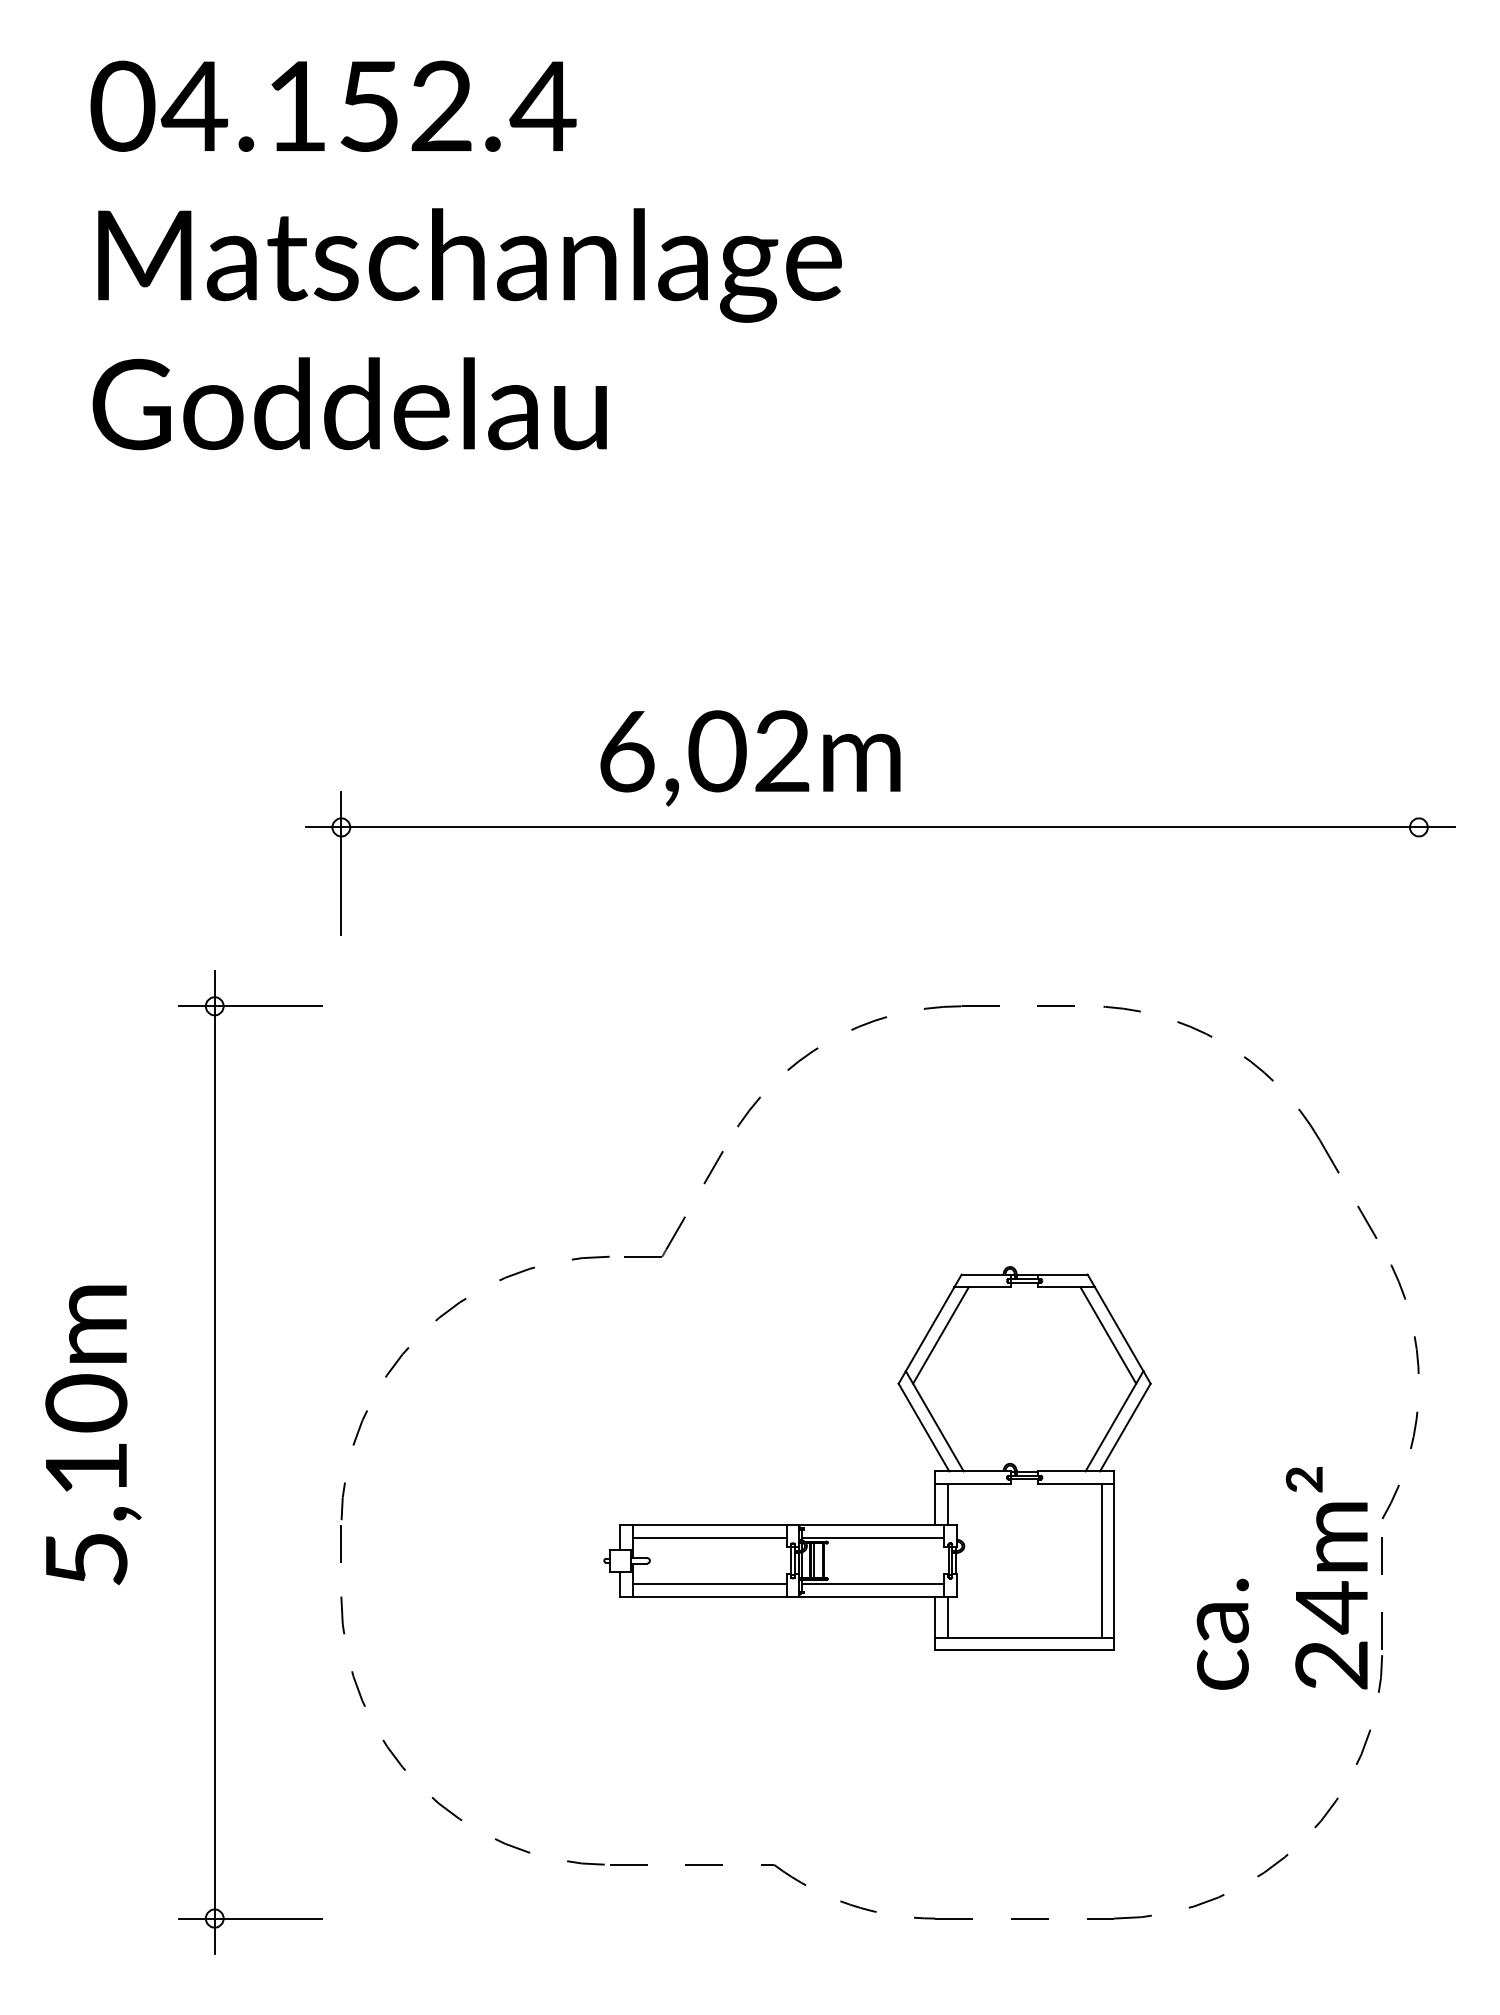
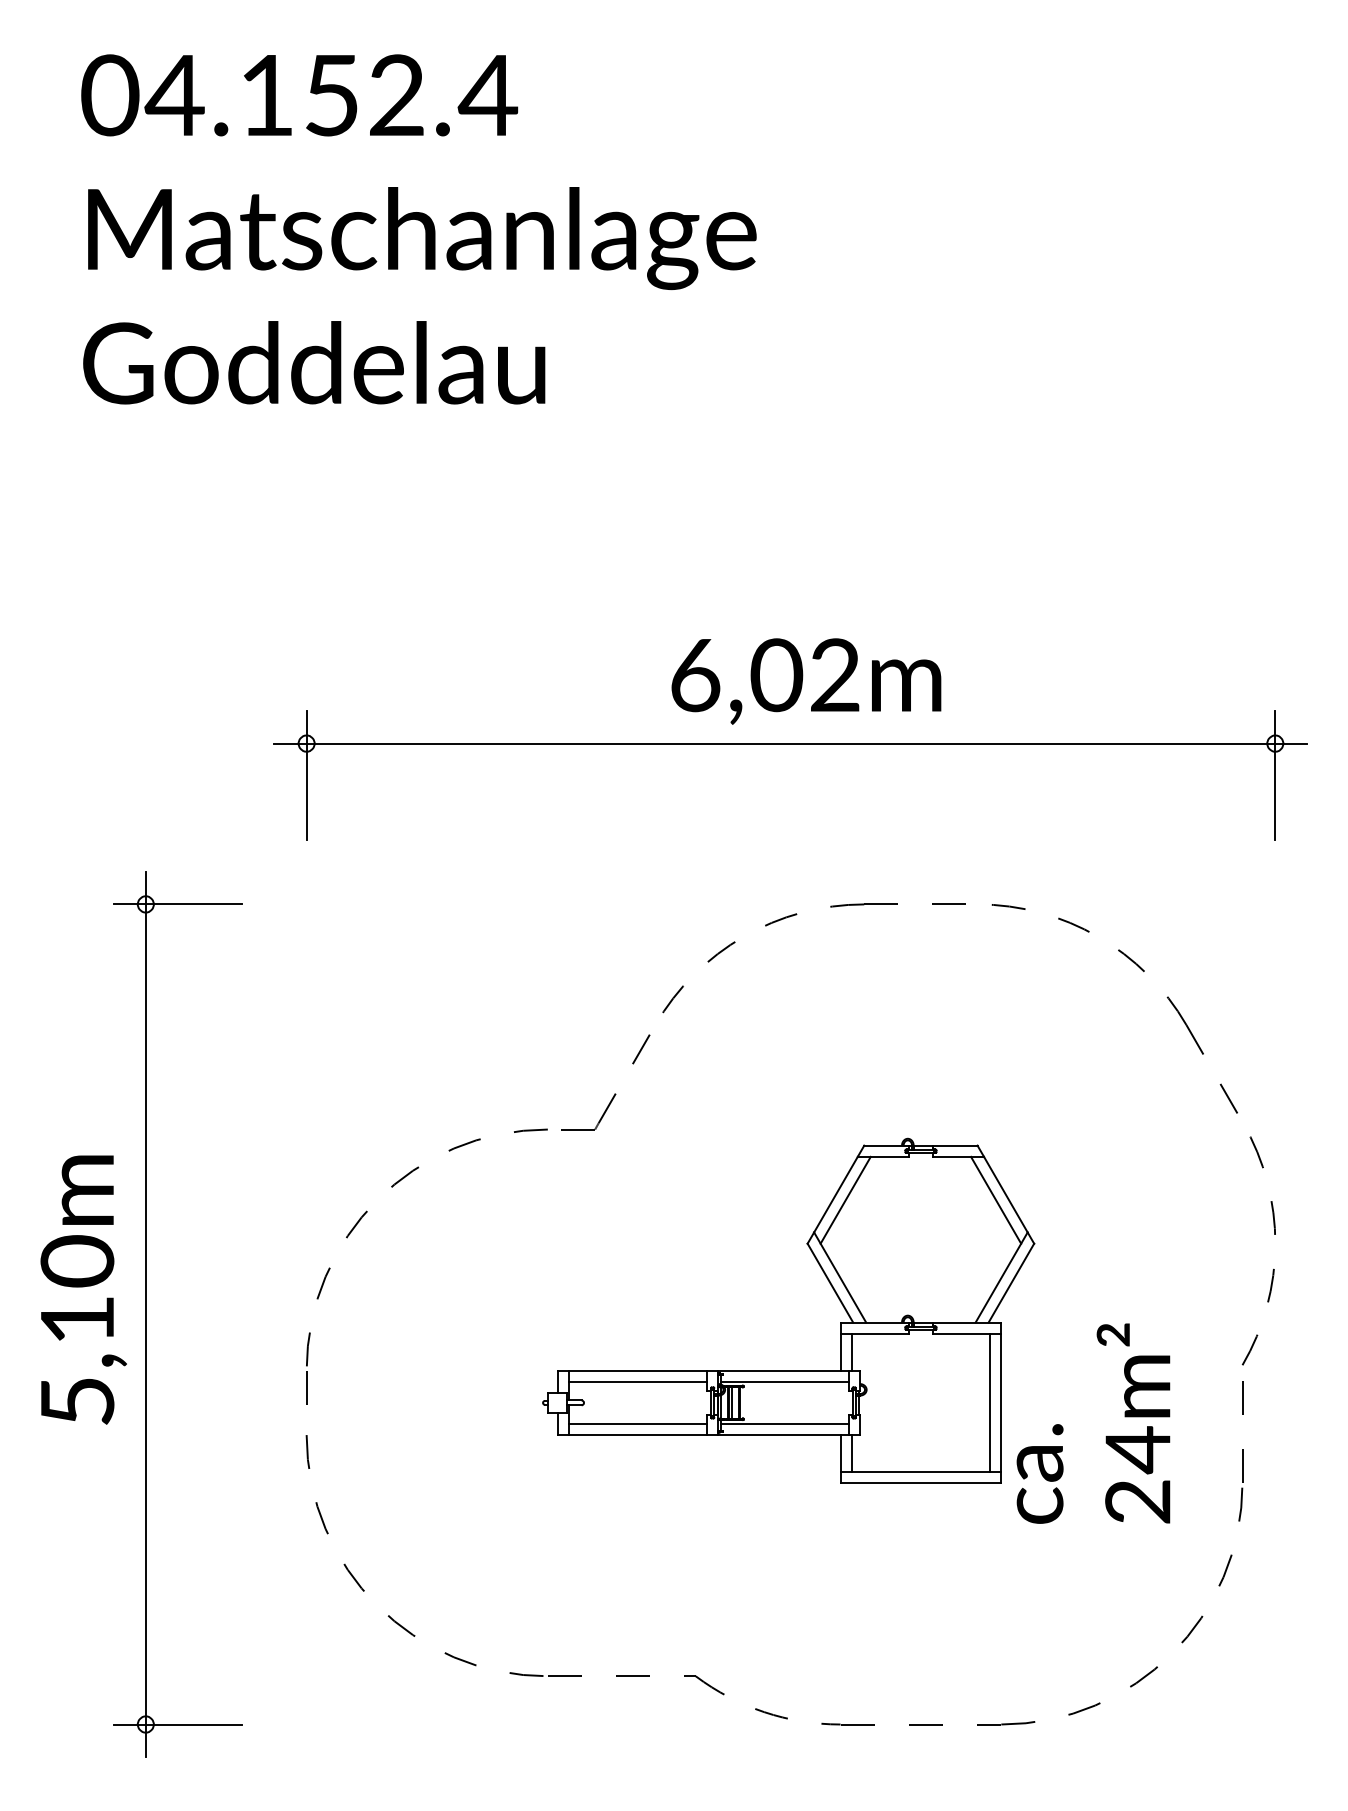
text: (750, 758) -> (806, 681), moved
line: (1419, 862) -> (1275, 775), added
part: (215, 1462) -> (146, 1314), moved
text: (1282, 1578) -> (1093, 1423), moved

